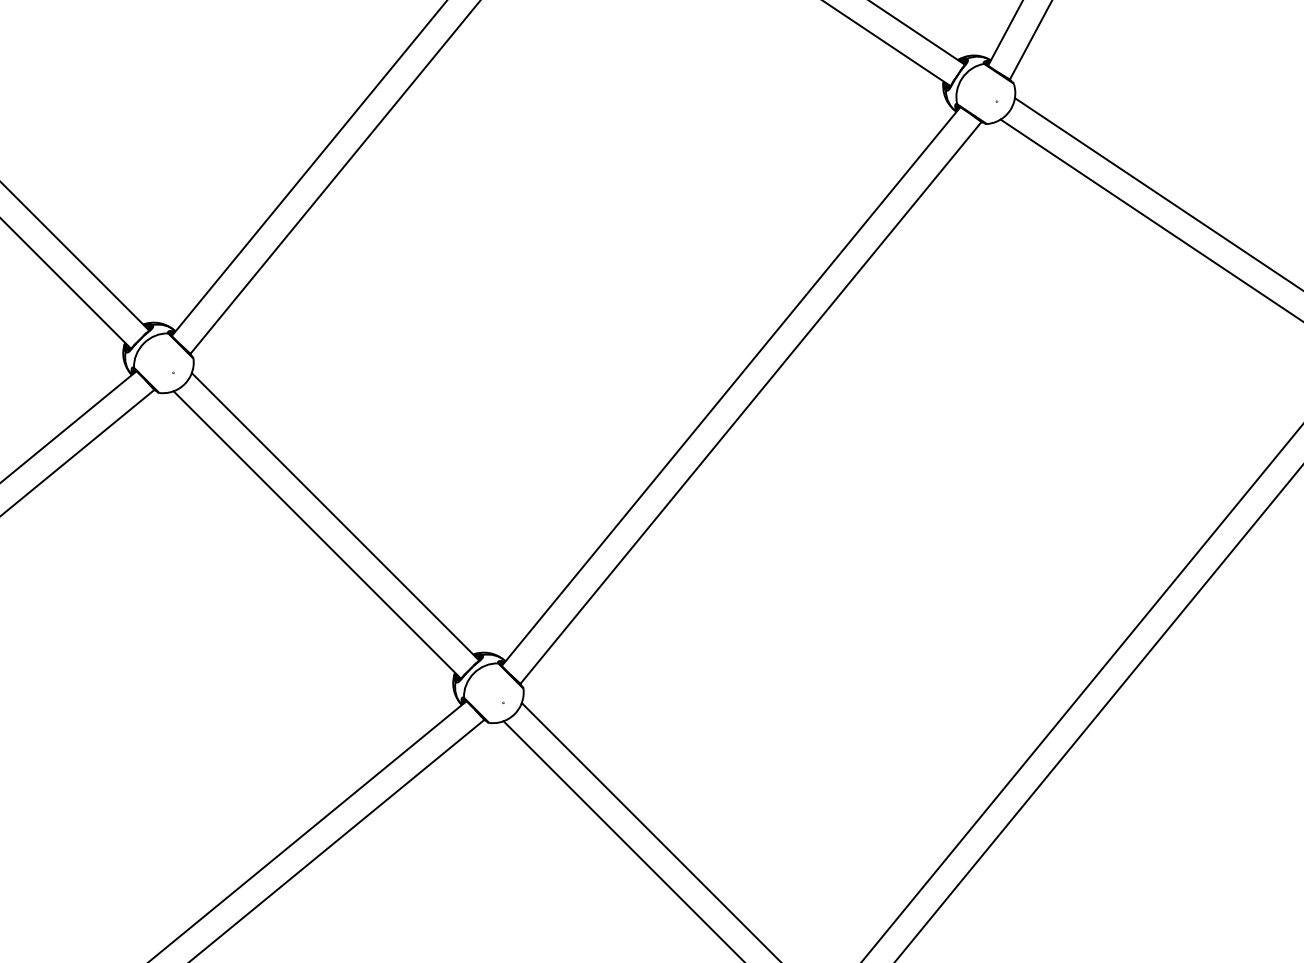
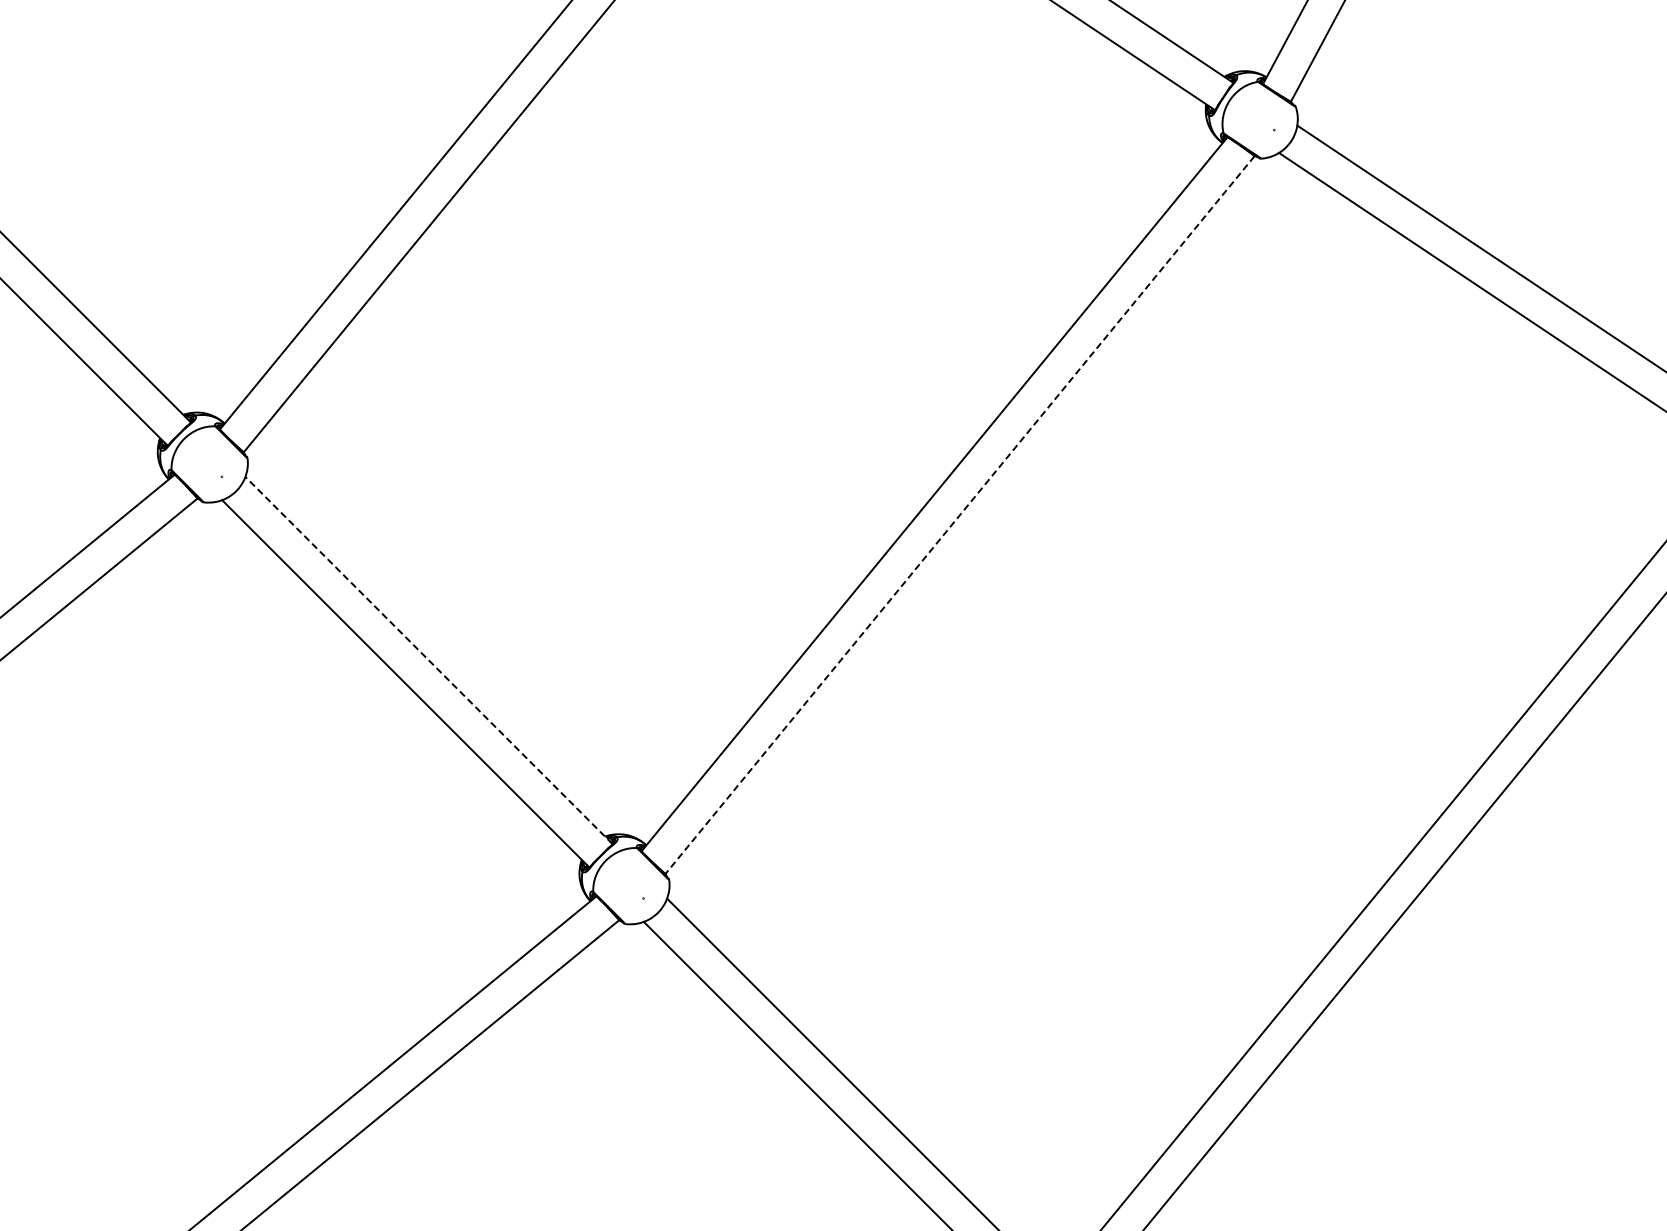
line: (750, 403) -> (959, 515), solid -> dashed
line: (335, 516) -> (429, 660), solid -> dashed

